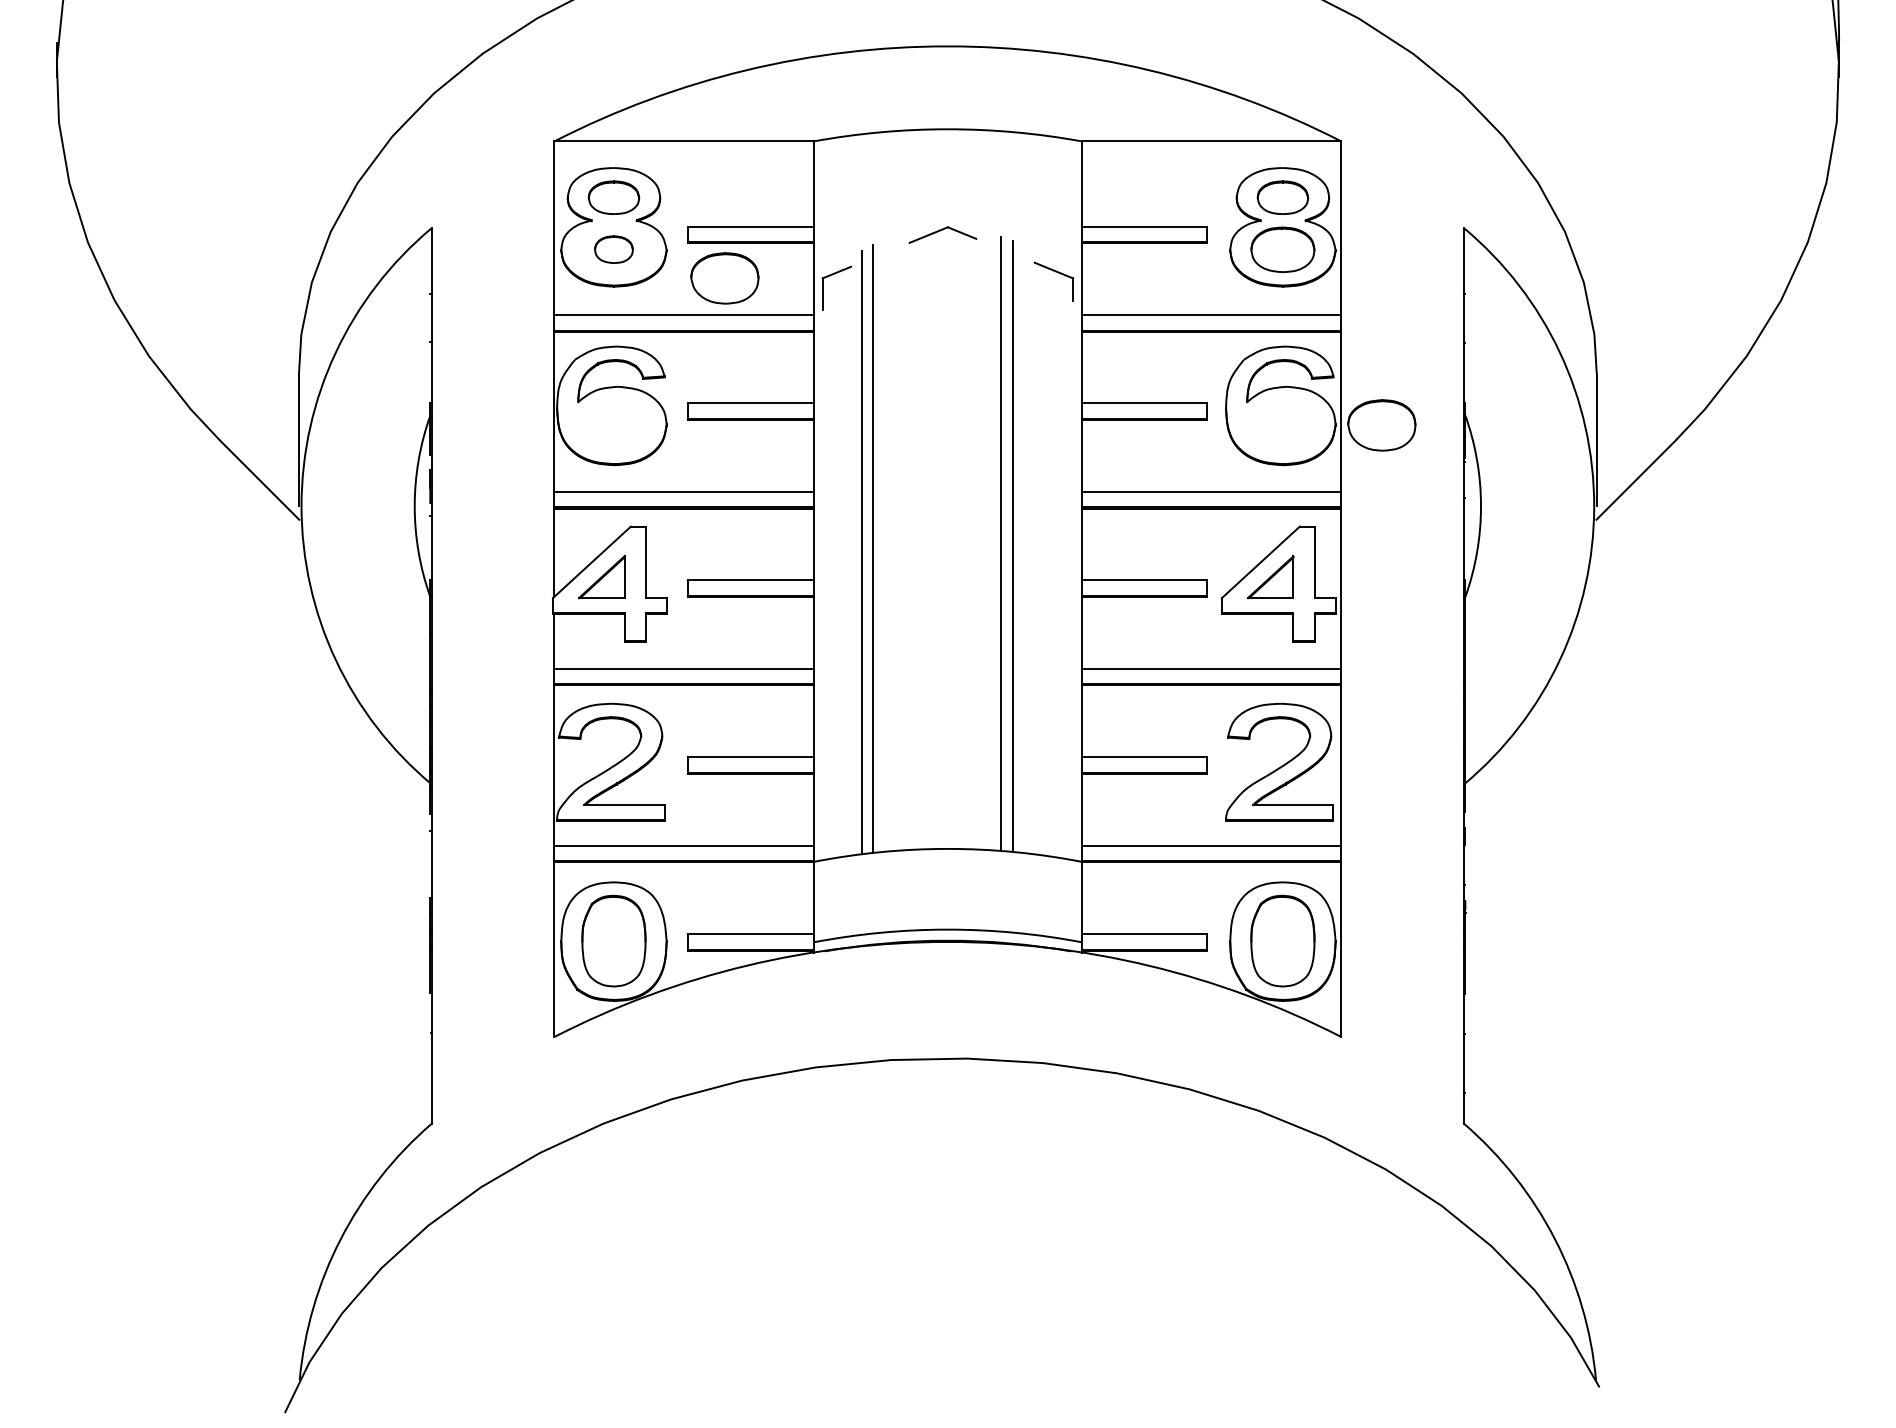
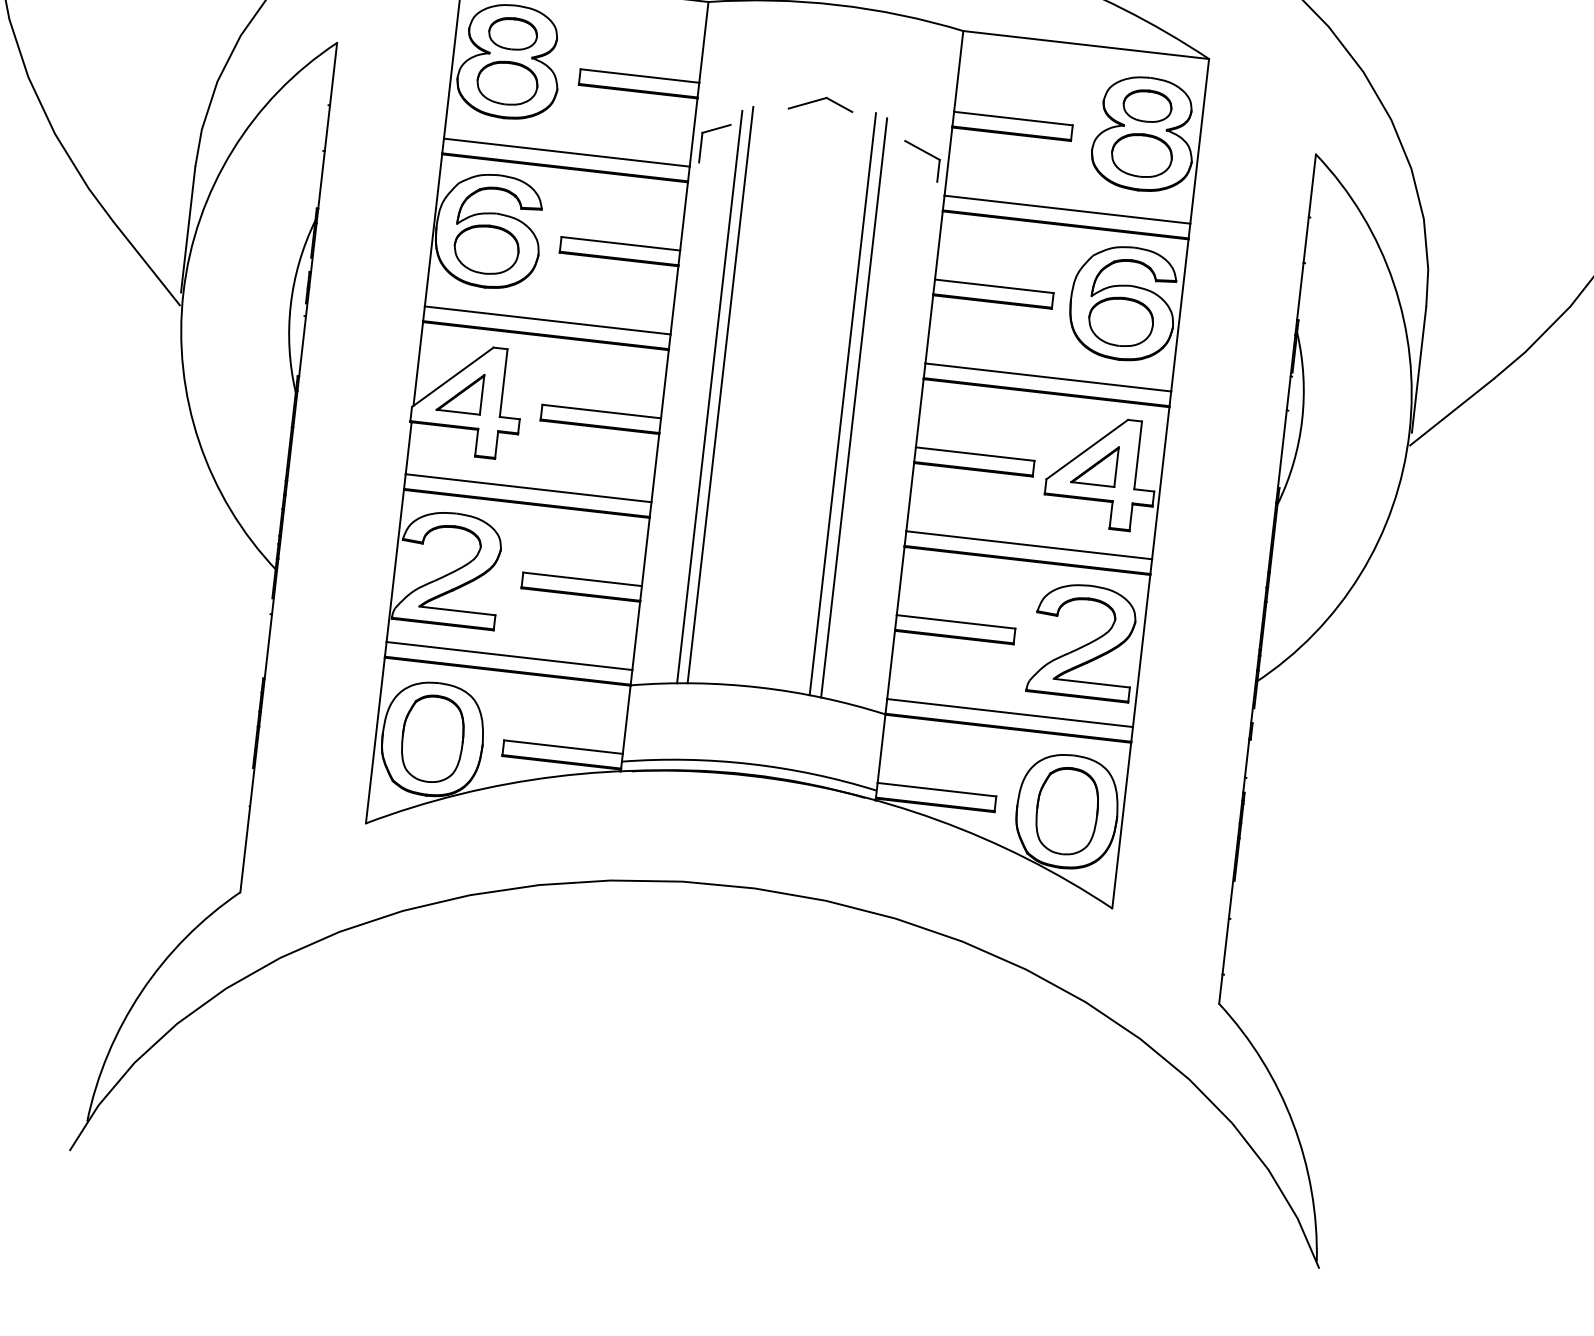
part: (613, 249) -> (507, 82), size x1.67
part: (724, 278) -> (486, 249), moved
part: (1381, 425) -> (1120, 321), moved

